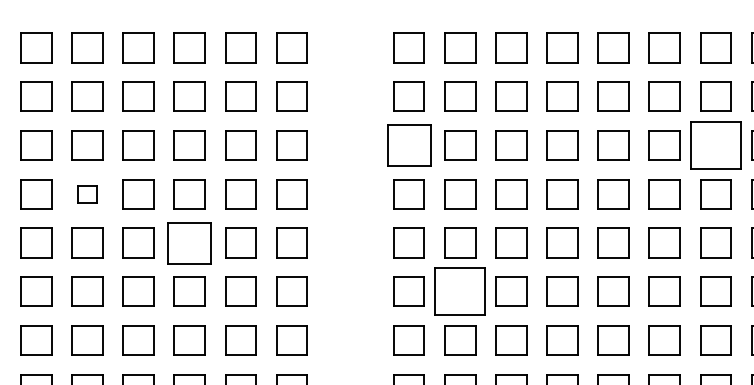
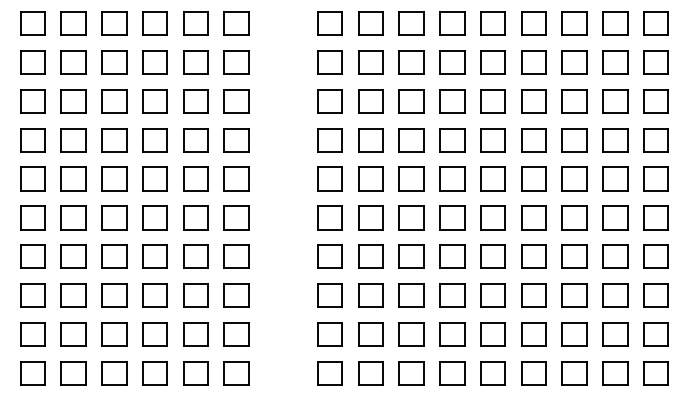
part: (408, 145) -> (329, 101), size x0.71
part: (715, 145) -> (574, 101), size x0.62
part: (87, 194) -> (73, 140), size x1.67
part: (188, 242) -> (154, 178), size x0.71
part: (459, 291) -> (370, 217), size x0.62

